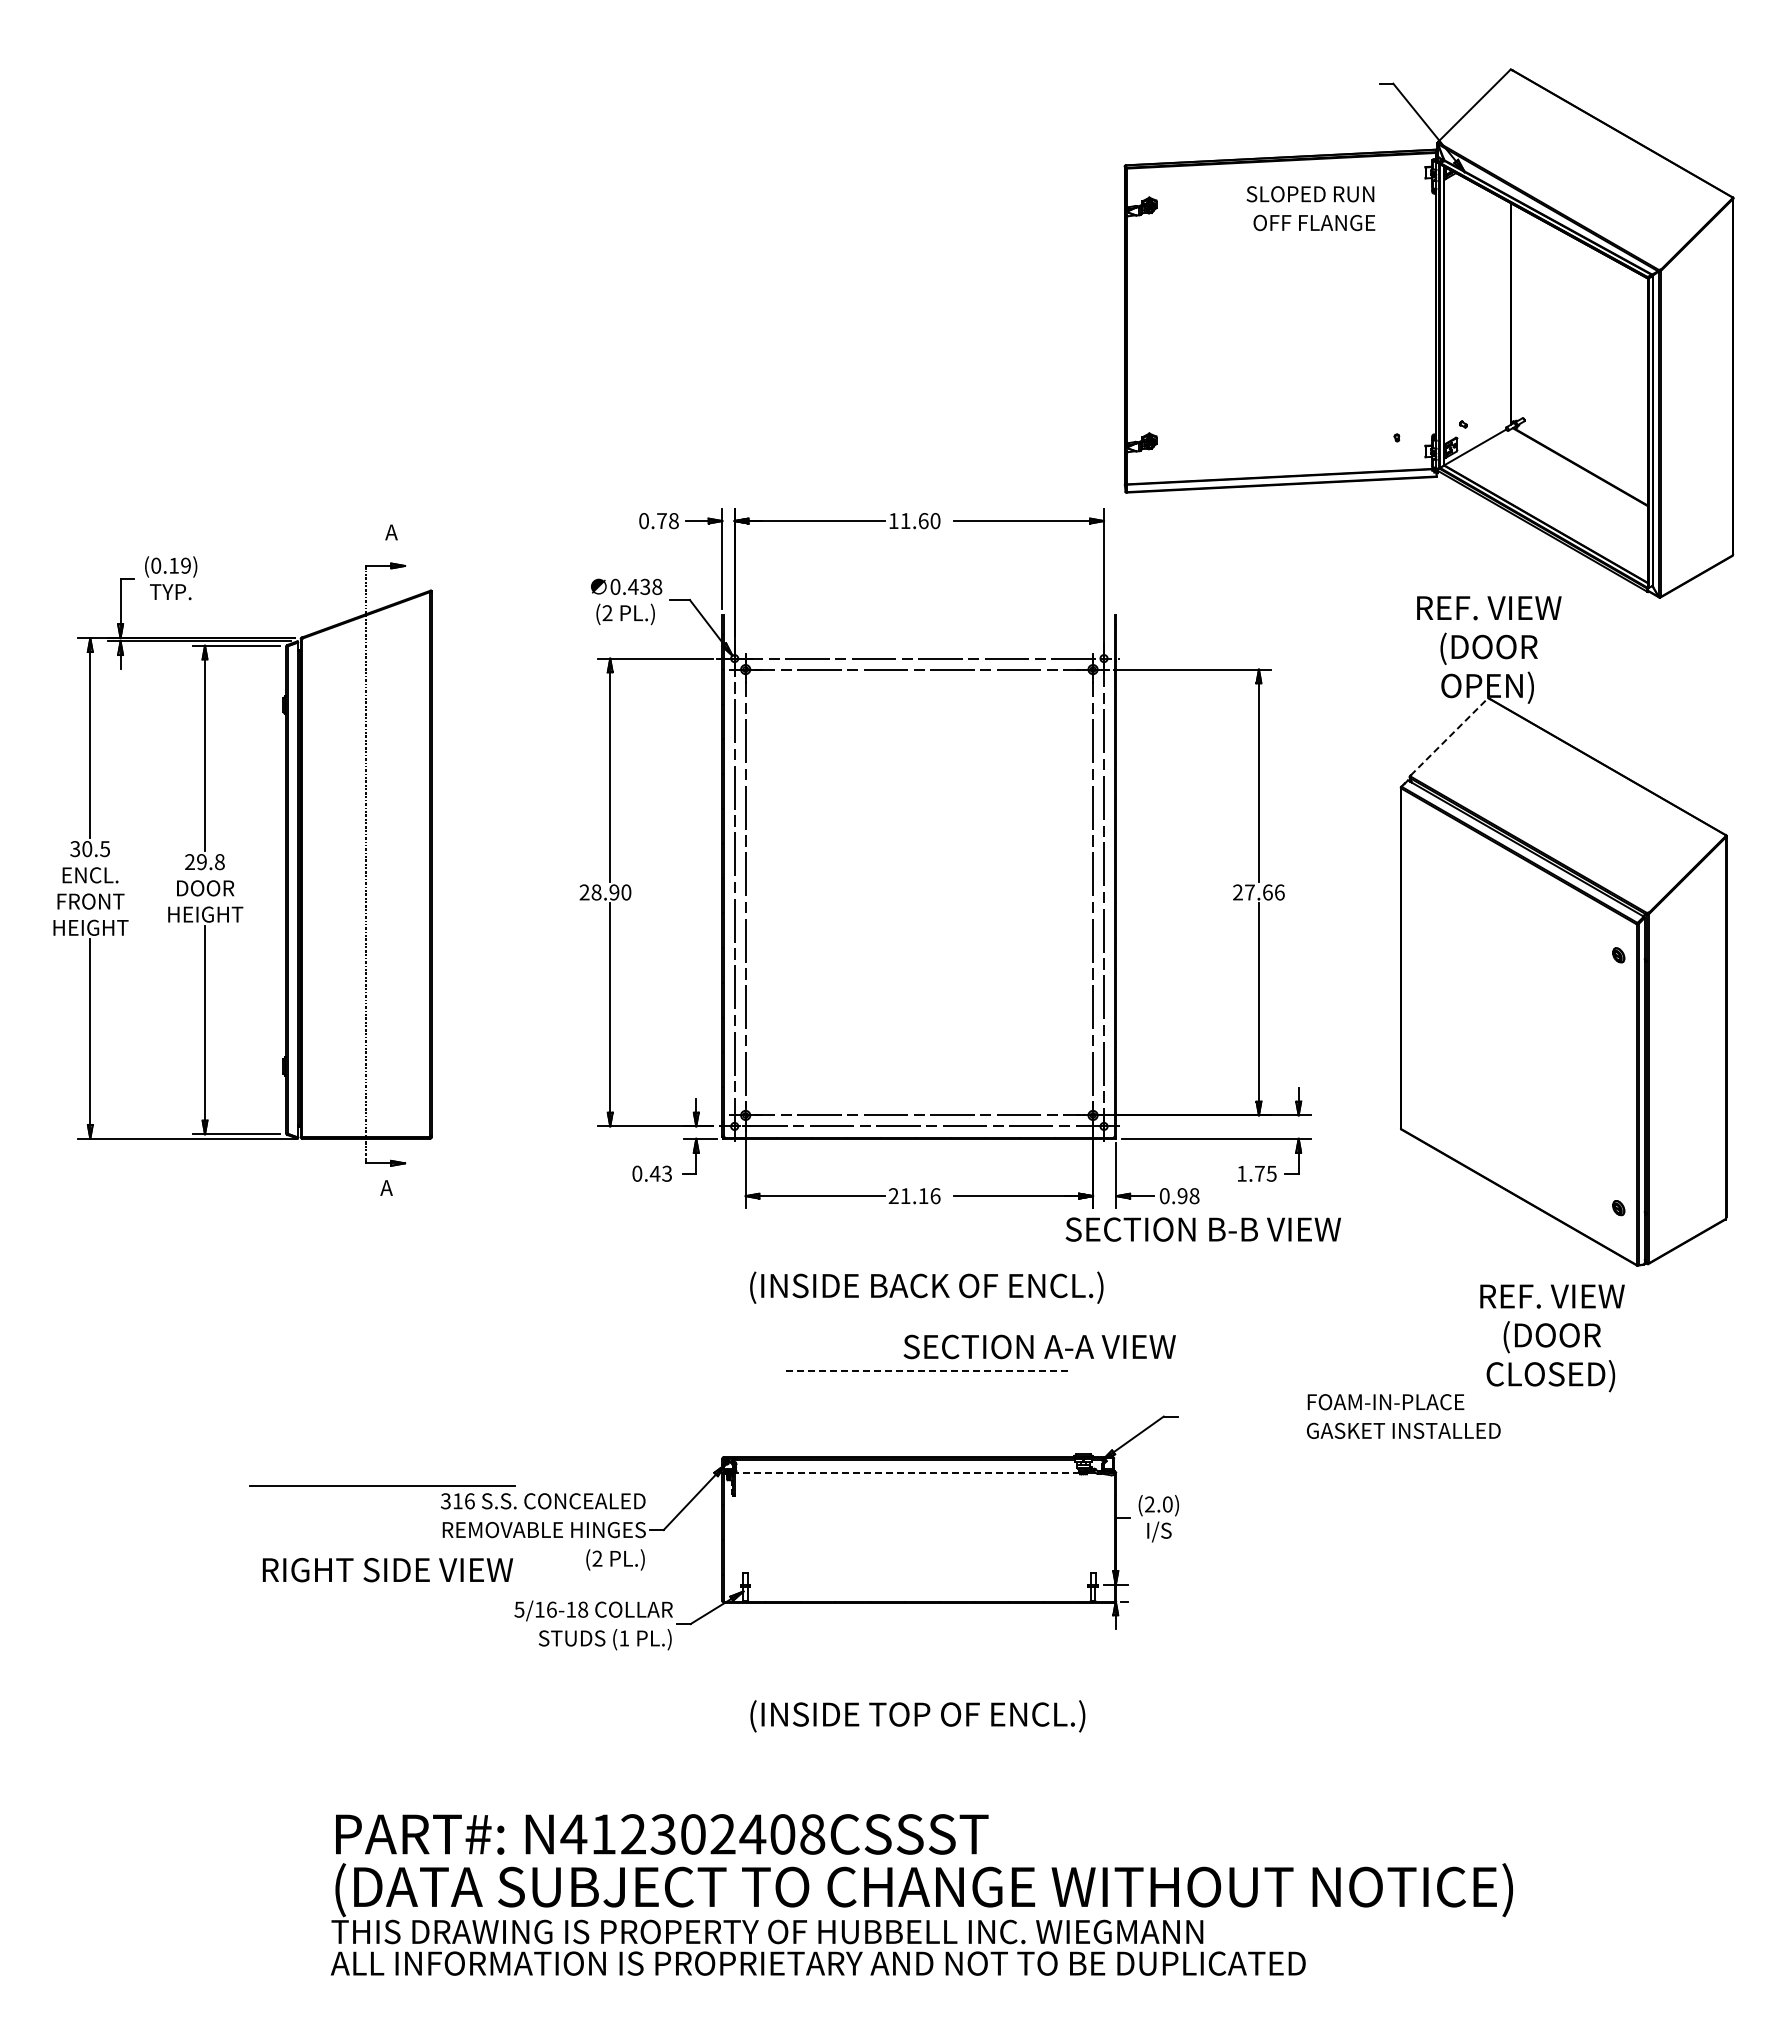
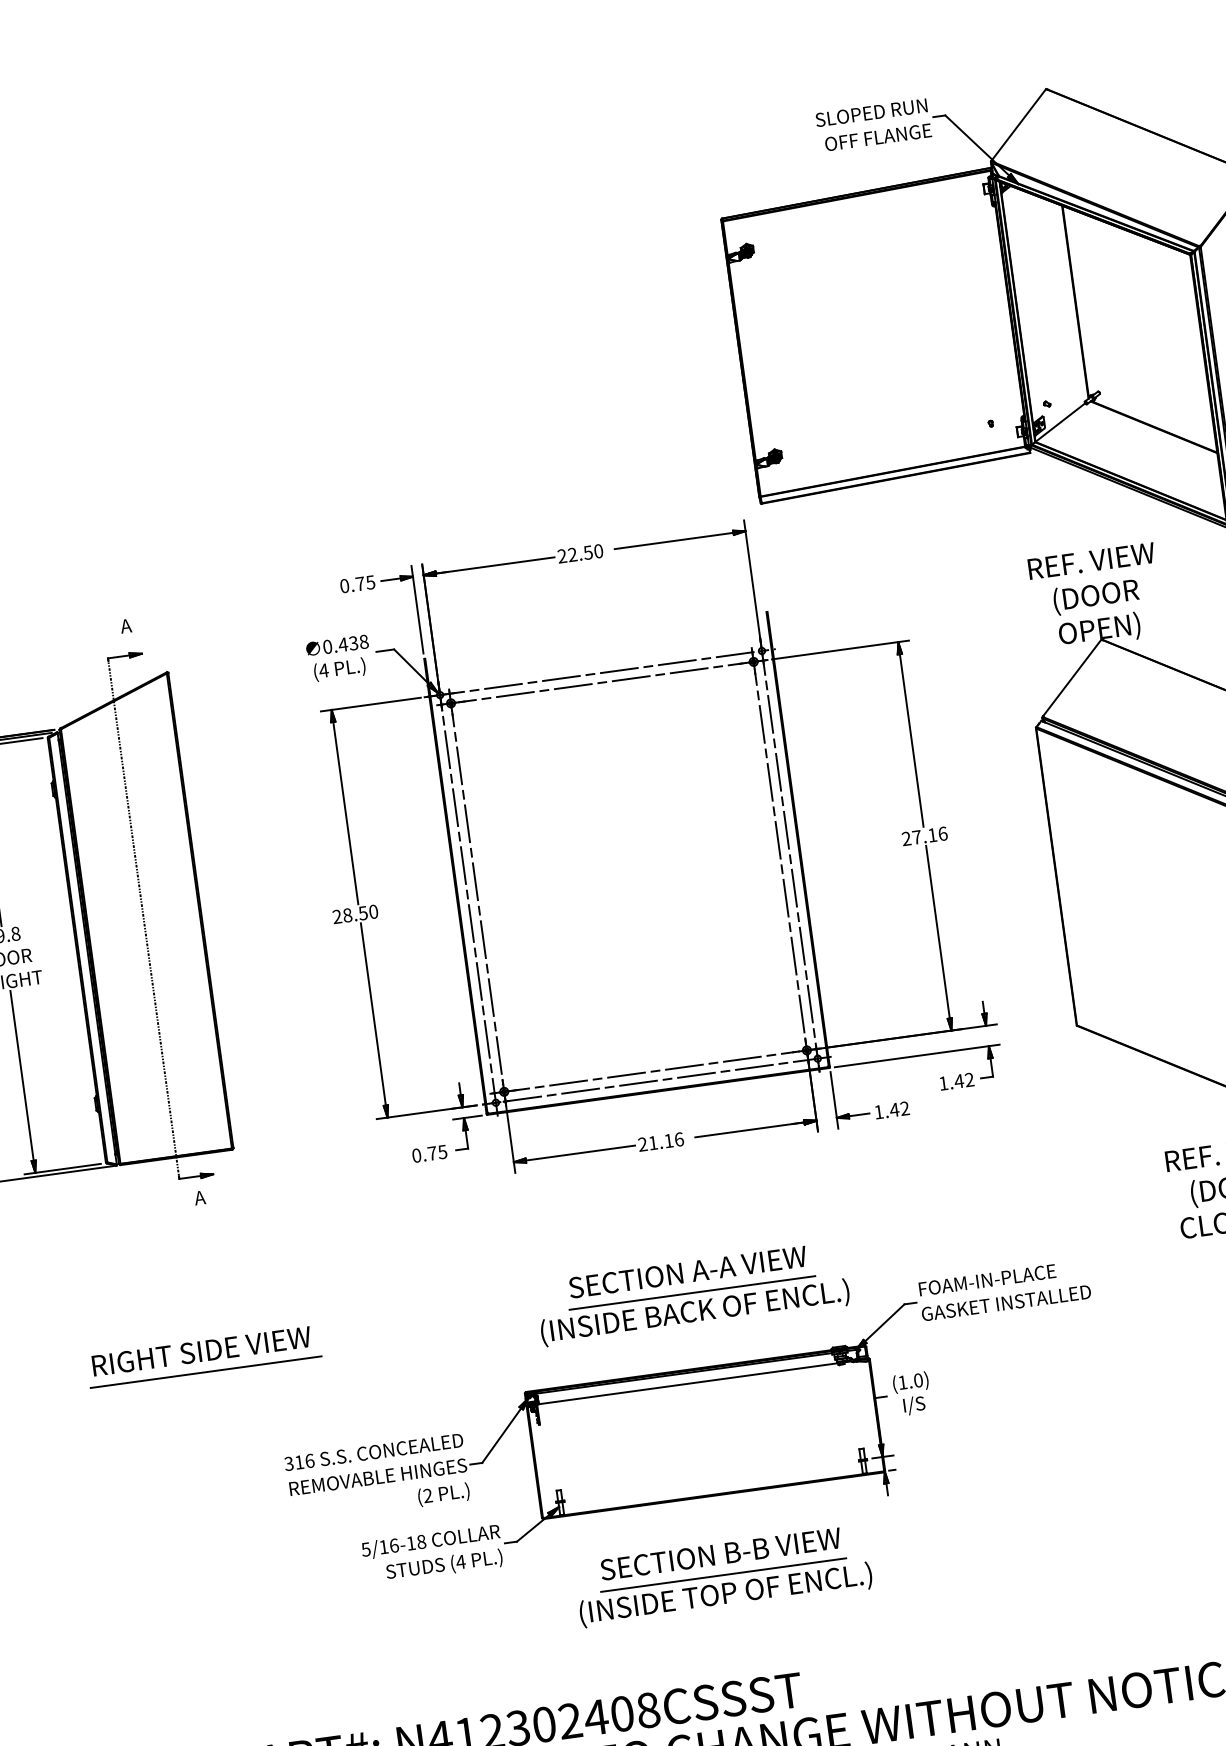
text: (1310, 208) -> (873, 125), moved
text: (673, 520) -> (370, 582), 0.78 -> 0.75
text: (908, 521) -> (575, 554), 11.60 -> 22.50
text: (607, 613) -> (323, 670), (2 -> (4
line: (1449, 736) -> (1072, 677), dashed -> solid
text: (614, 892) -> (363, 913), 28.90 -> 28.50
text: (1267, 892) -> (932, 835), 27.66 -> 27.16
text: (660, 1173) -> (436, 1152), 0.43 -> 0.75
text: (1265, 1173) -> (964, 1080), 1.75 -> 1.42
text: (1179, 1196) -> (891, 1110), 0.98 -> 1.42
text: (1202, 1229) -> (720, 1554), moved
text: (926, 1287) -> (694, 1312), moved
text: (1039, 1346) -> (687, 1271), moved
line: (926, 1371) -> (692, 1293), dashed -> solid
text: (1403, 1416) -> (1004, 1290), moved
line: (907, 1472) -> (687, 1383), dashed -> solid
line: (382, 1485) -> (205, 1371), moved
text: (1149, 1504) -> (902, 1382), (2.0) -> (1.0)
text: (387, 1570) -> (201, 1351), moved
text: (623, 1638) -> (460, 1562), (1 -> (4
line: (917, 1693) -> (722, 1575), added

